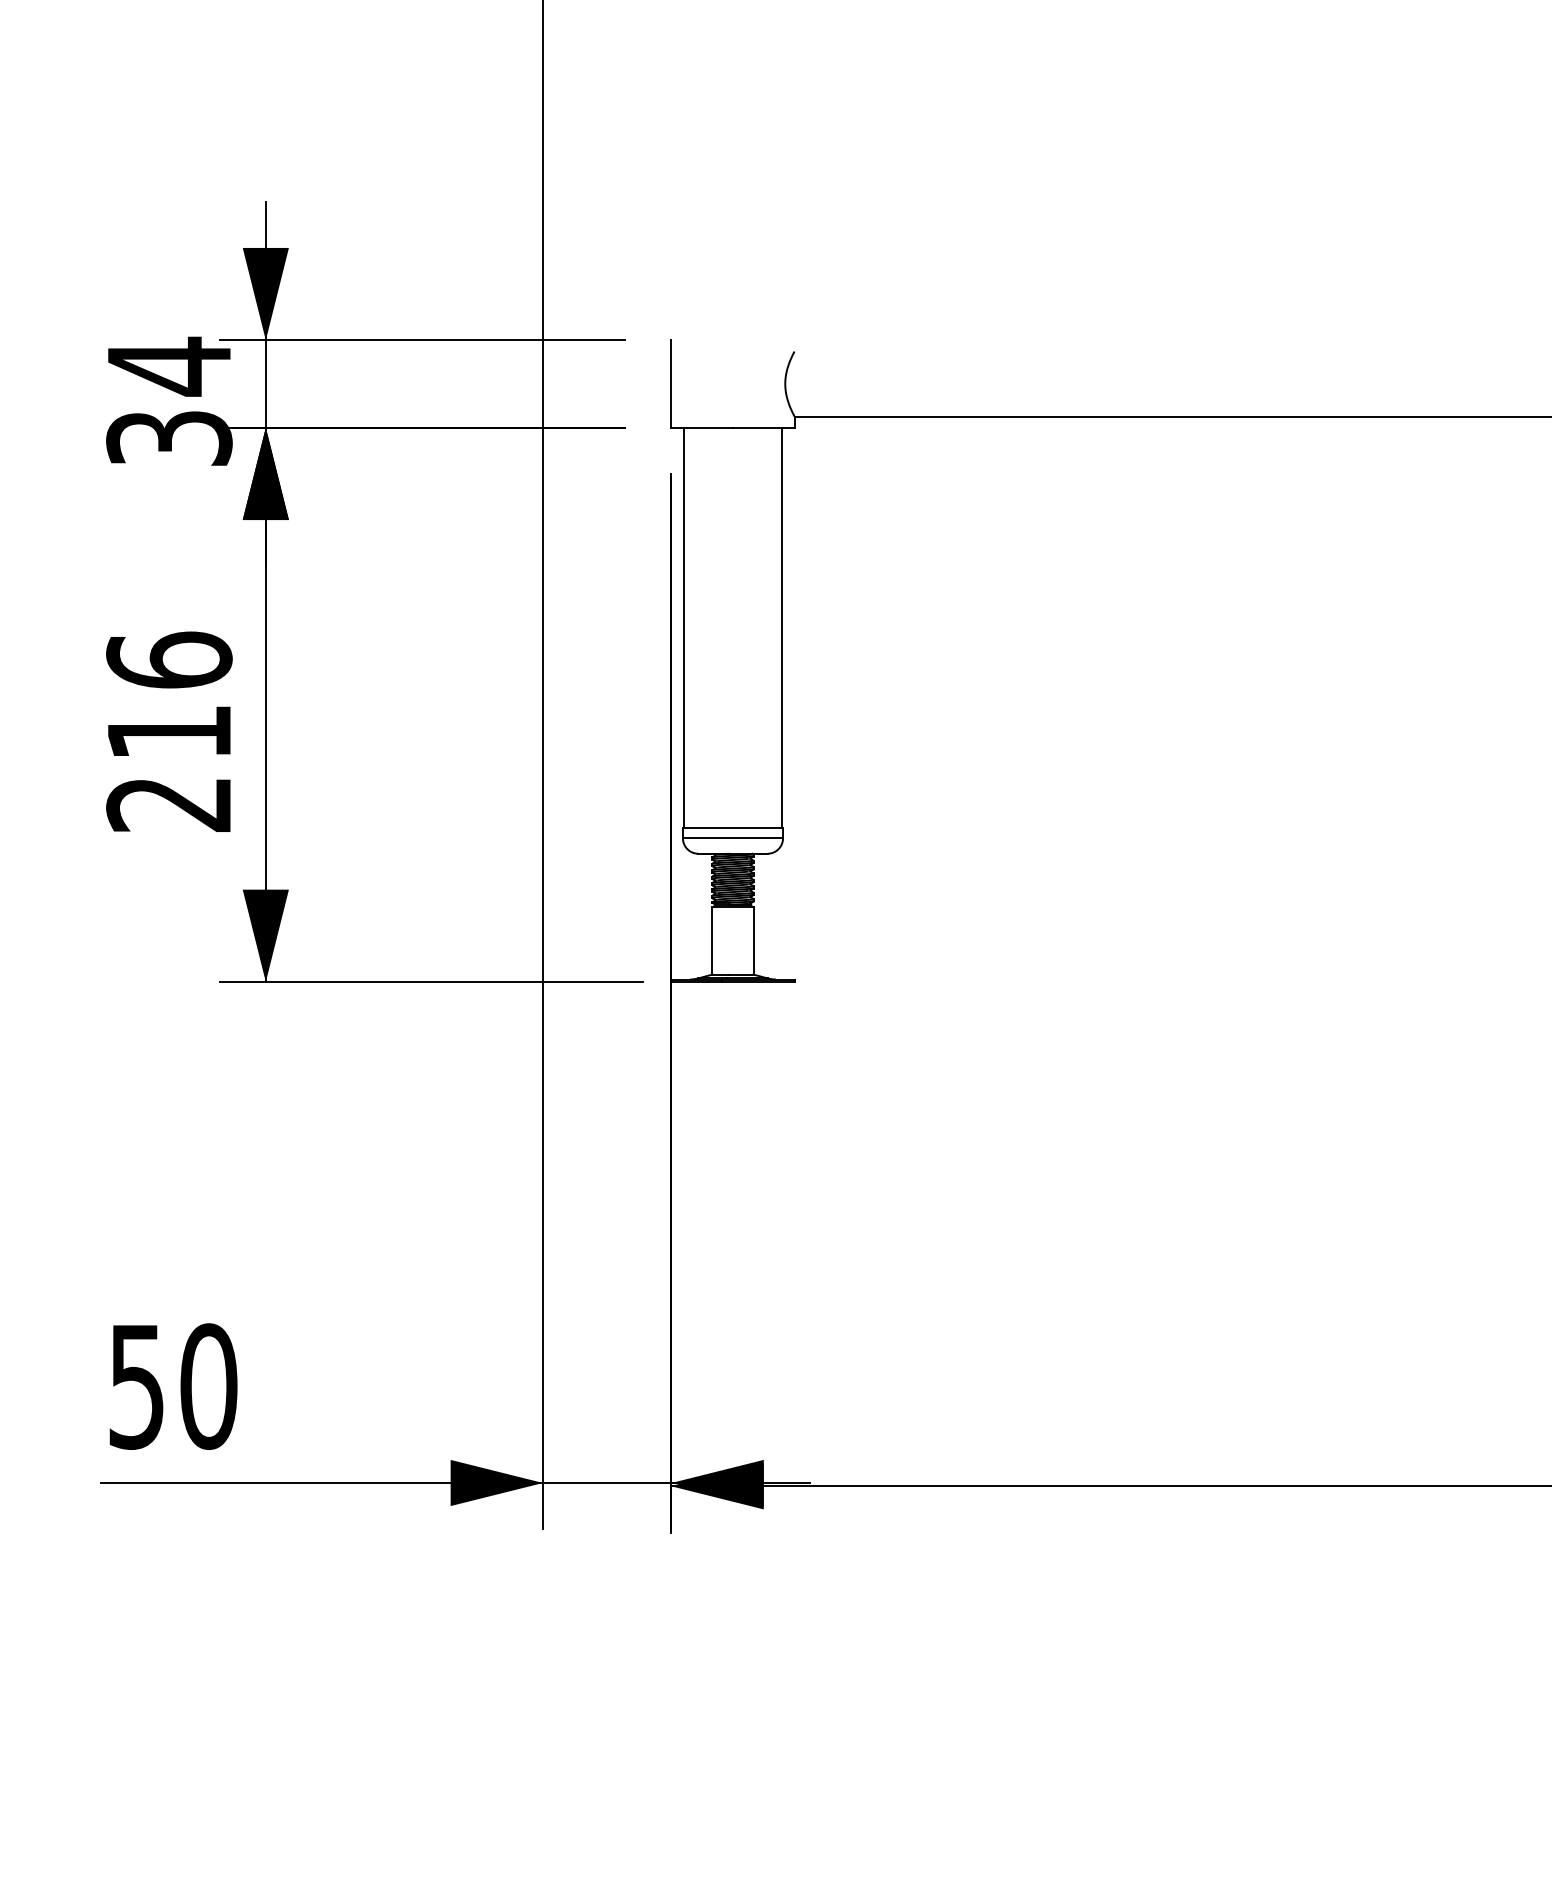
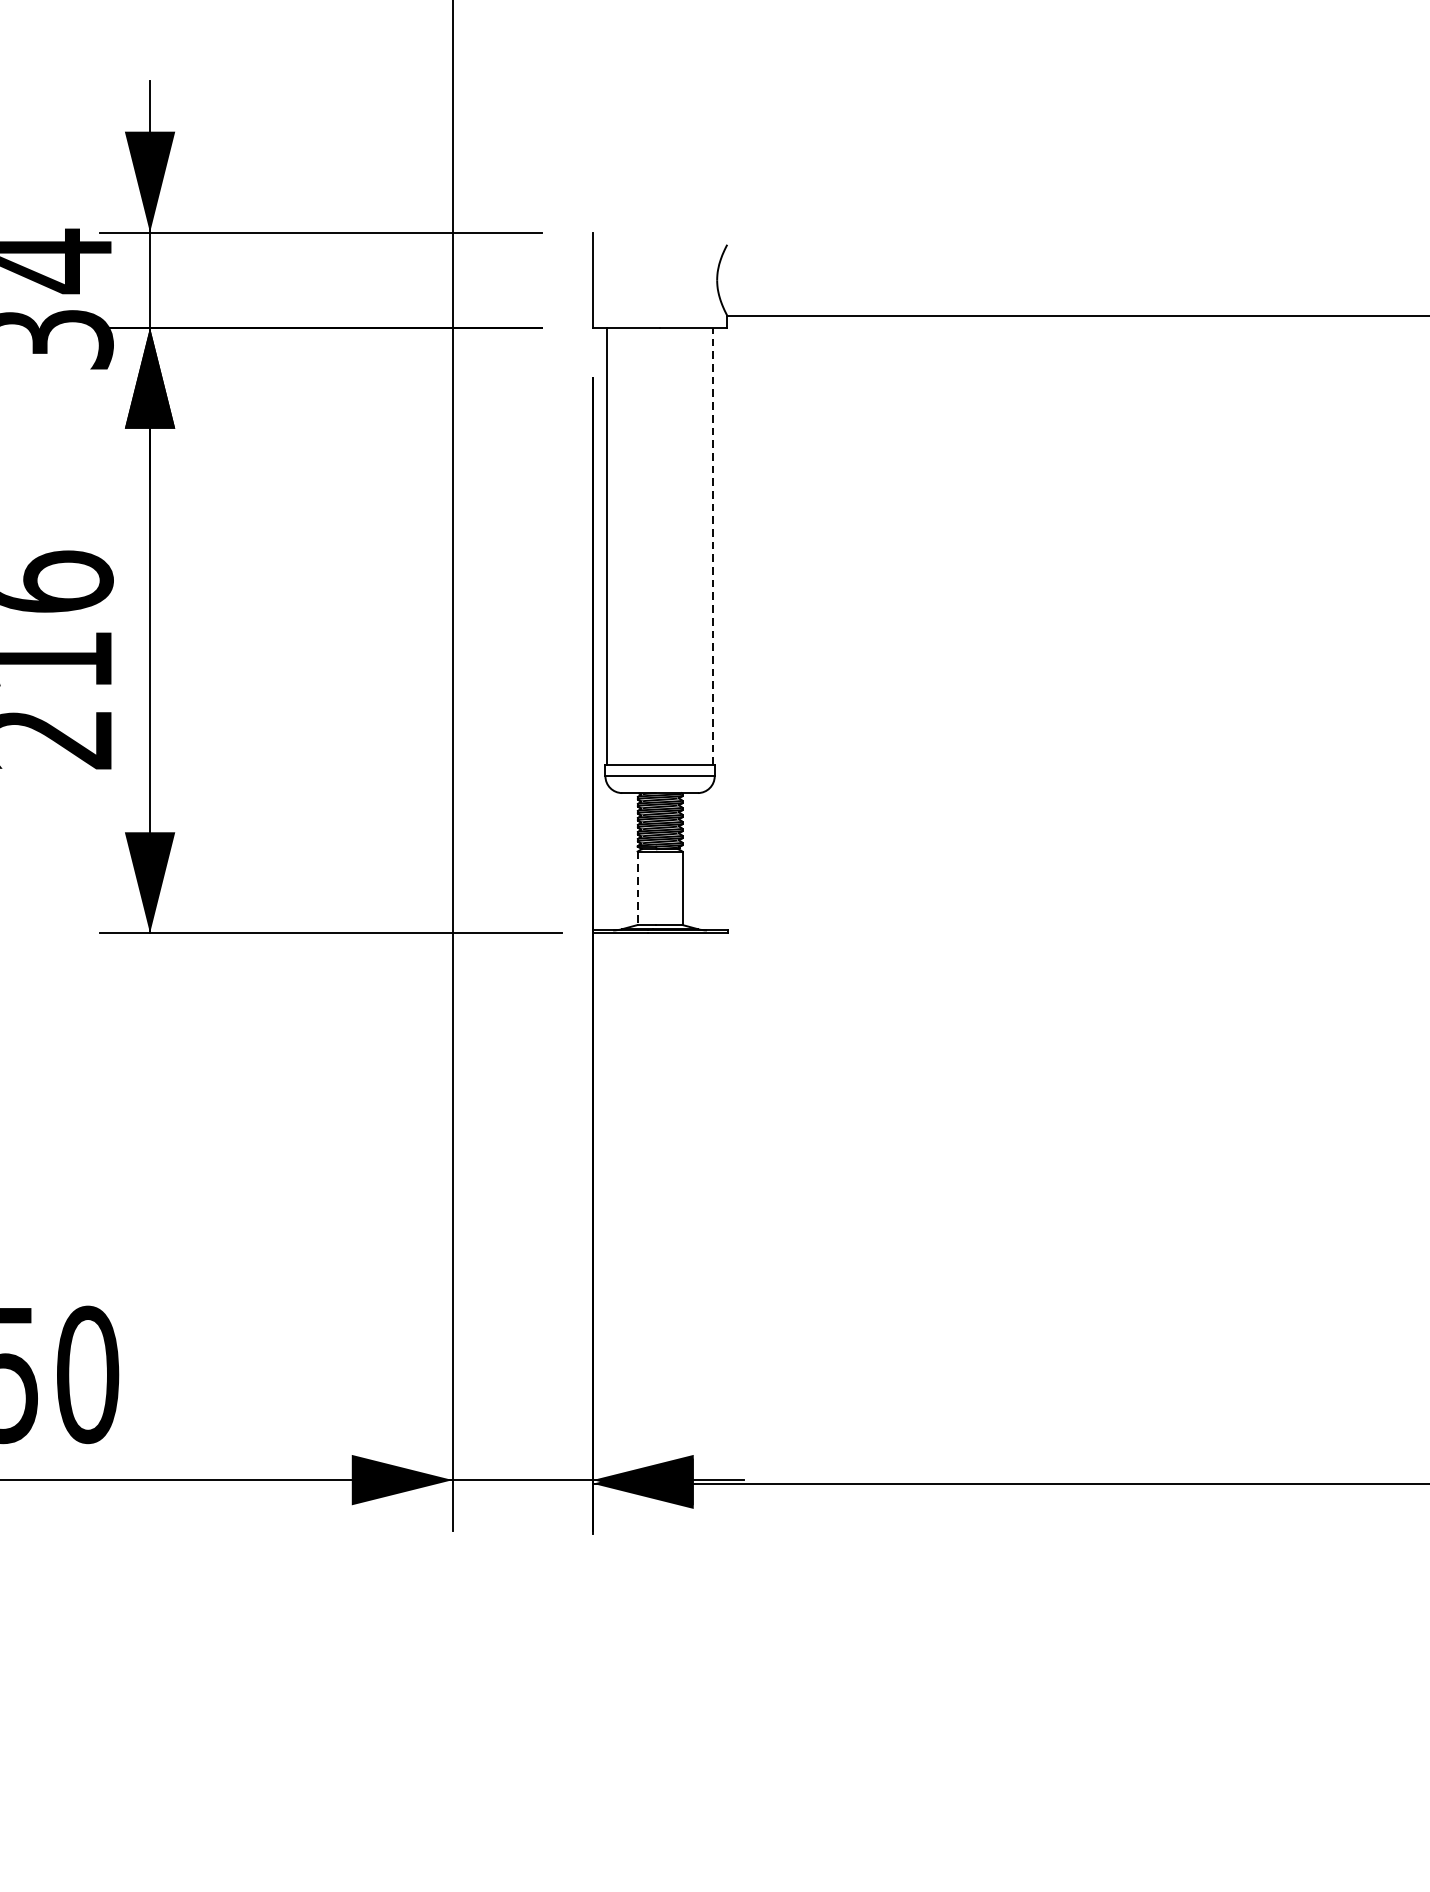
line: (781, 627) -> (713, 546), solid -> dashed
line: (712, 940) -> (637, 887), solid -> dashed

